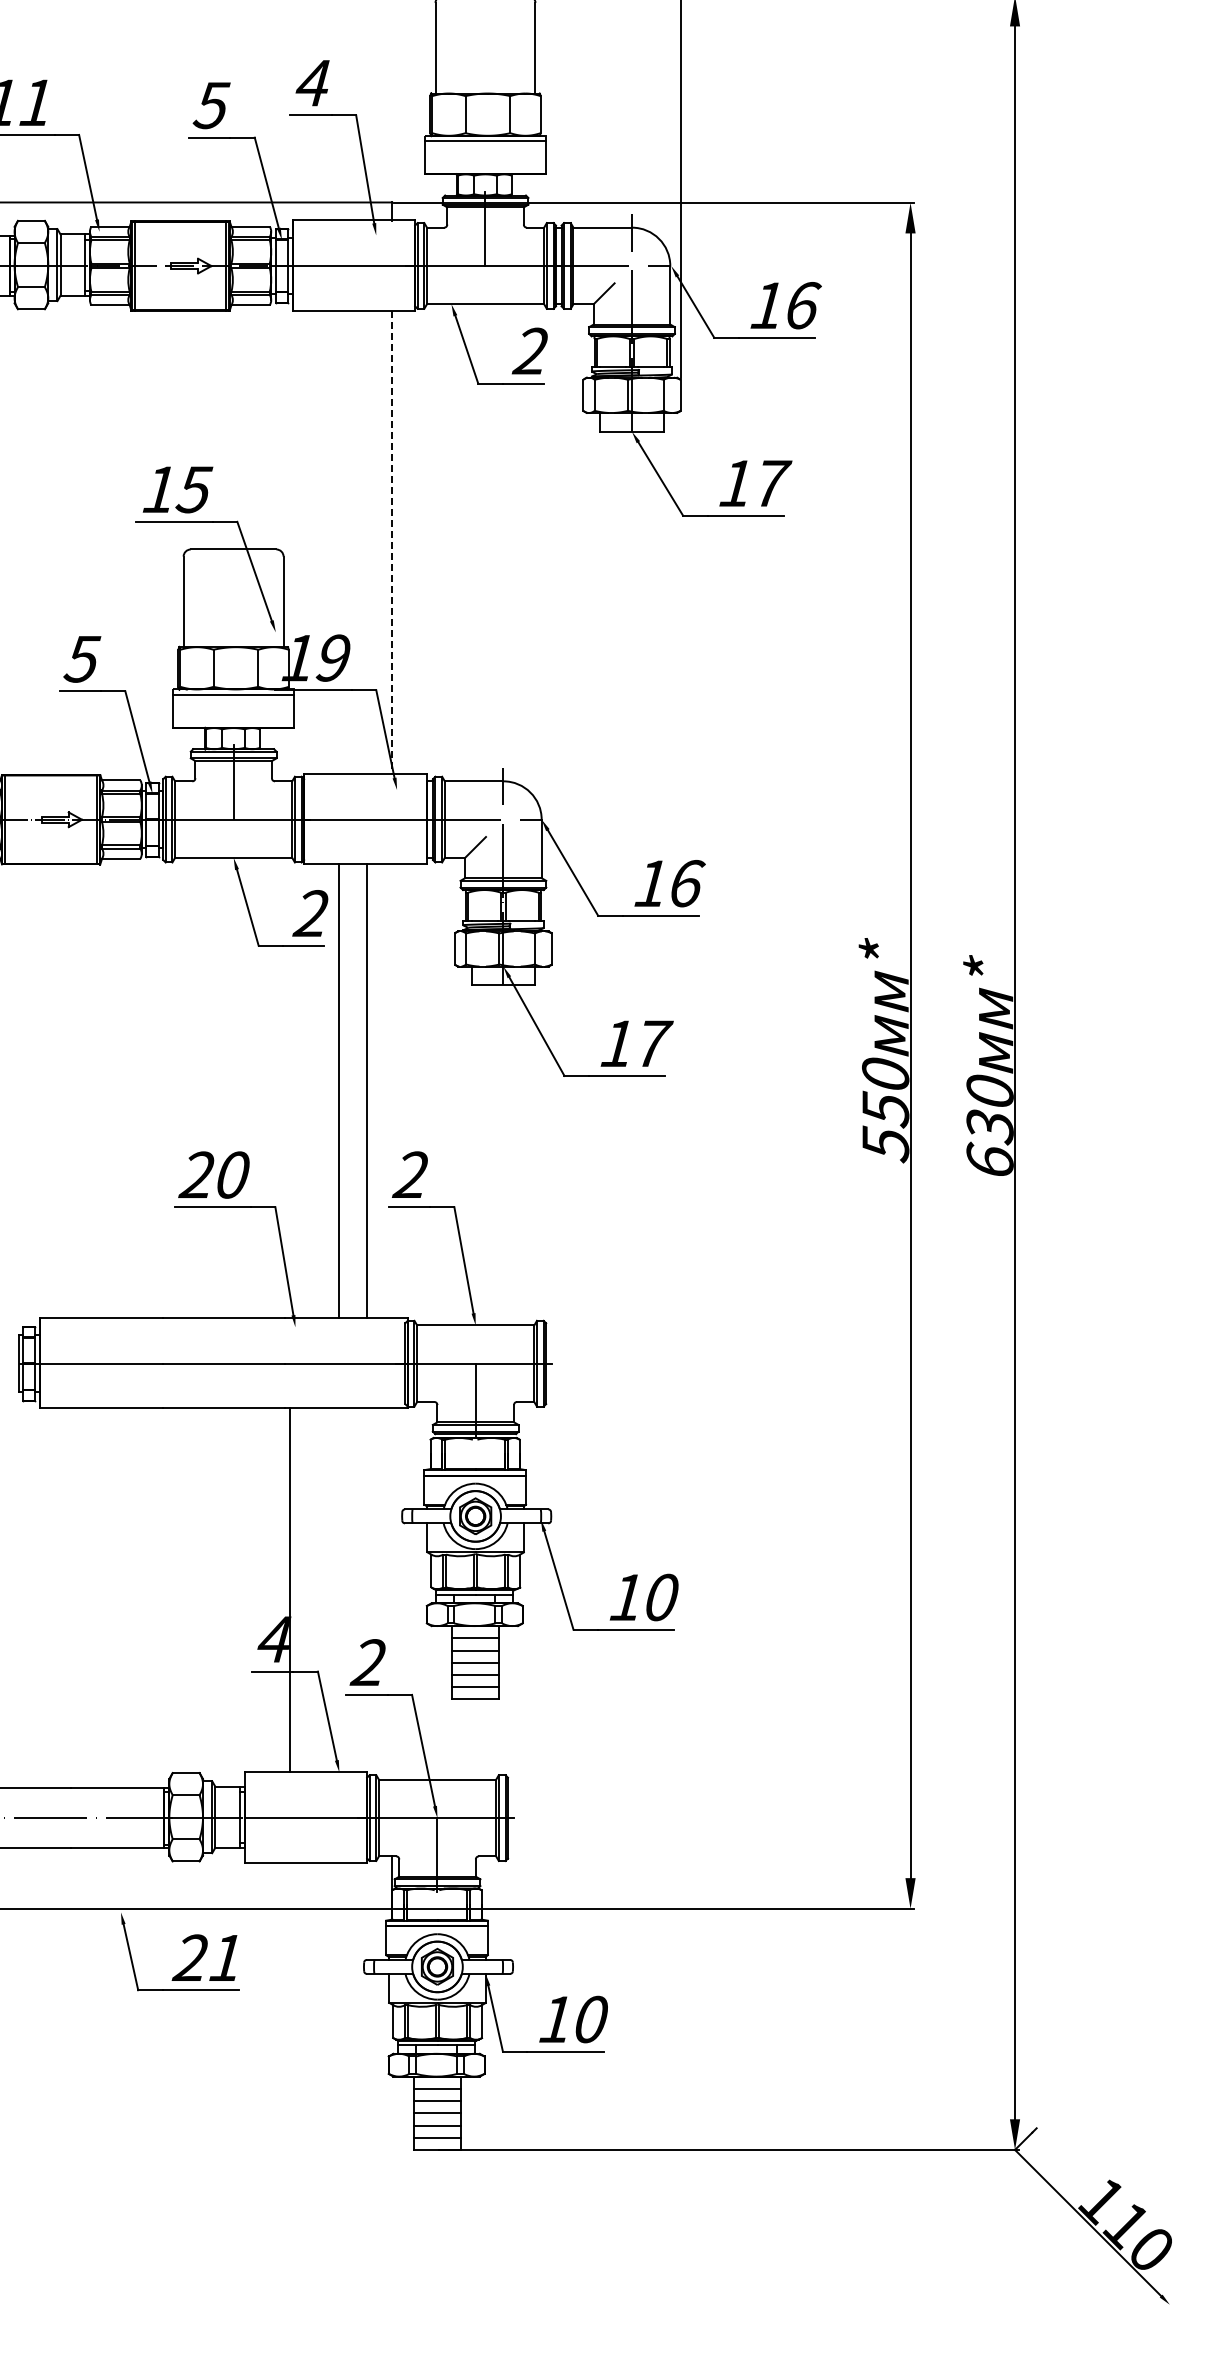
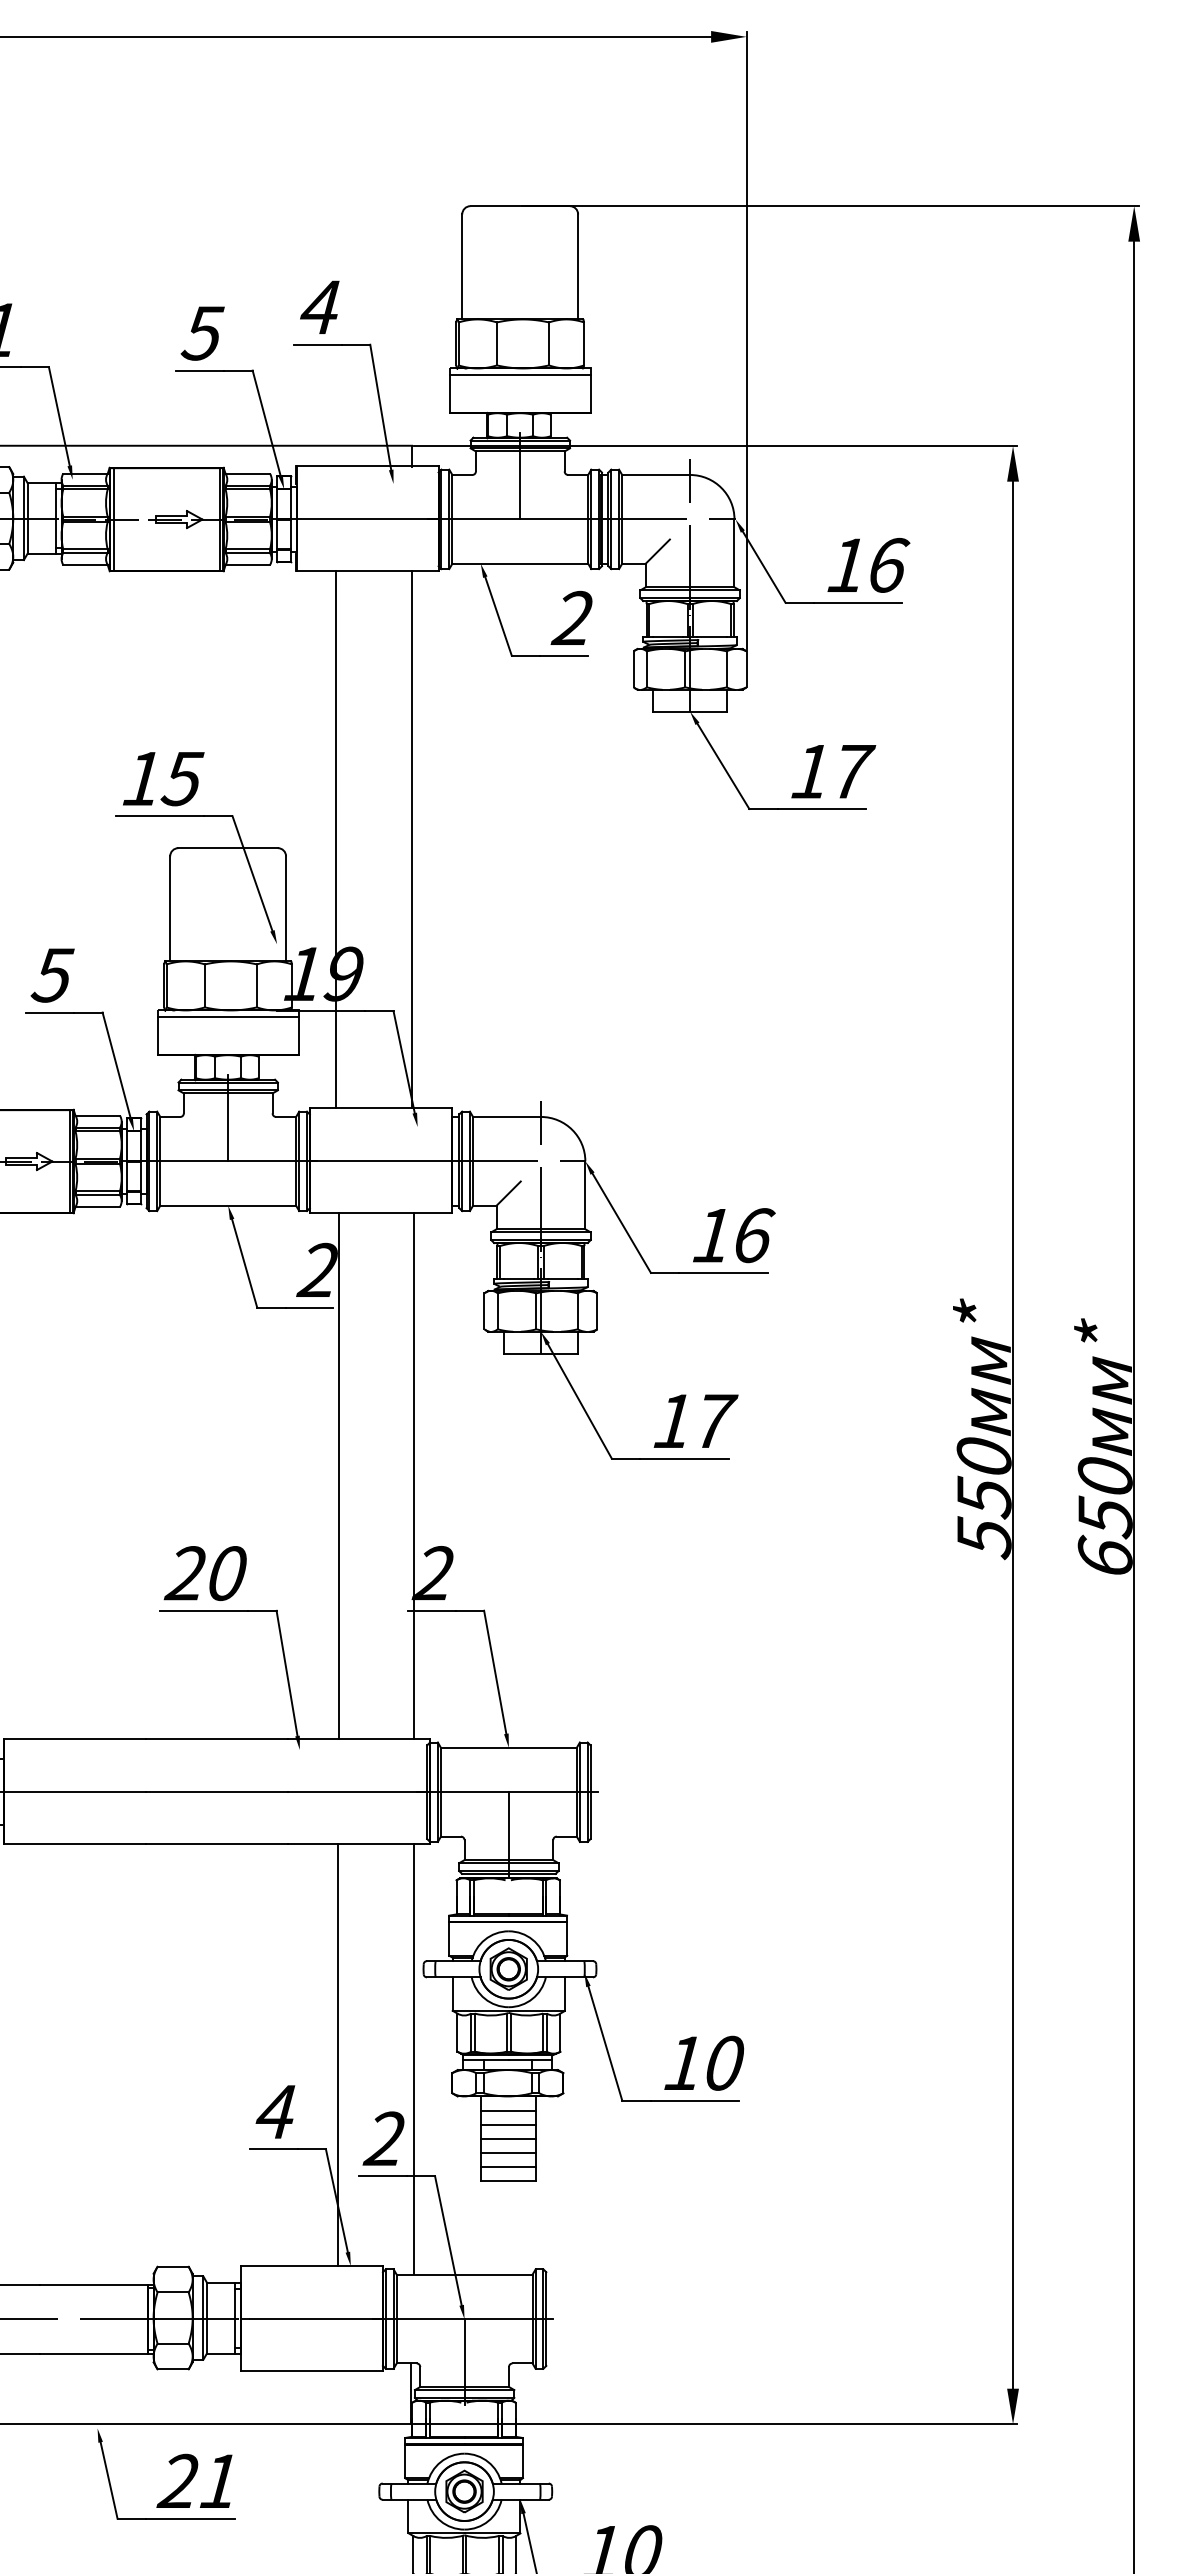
line: (326, 541) -> (335, 838), added
line: (391, 542) -> (411, 840), dashed -> solid
line: (338, 1091) -> (413, 1476), moved
line: (367, 1091) -> (339, 1476), moved
text: (989, 1126) -> (1104, 1517), 630 -> 650
line: (289, 1590) -> (338, 2055), moved
line: (393, 1593) -> (413, 2058), added

